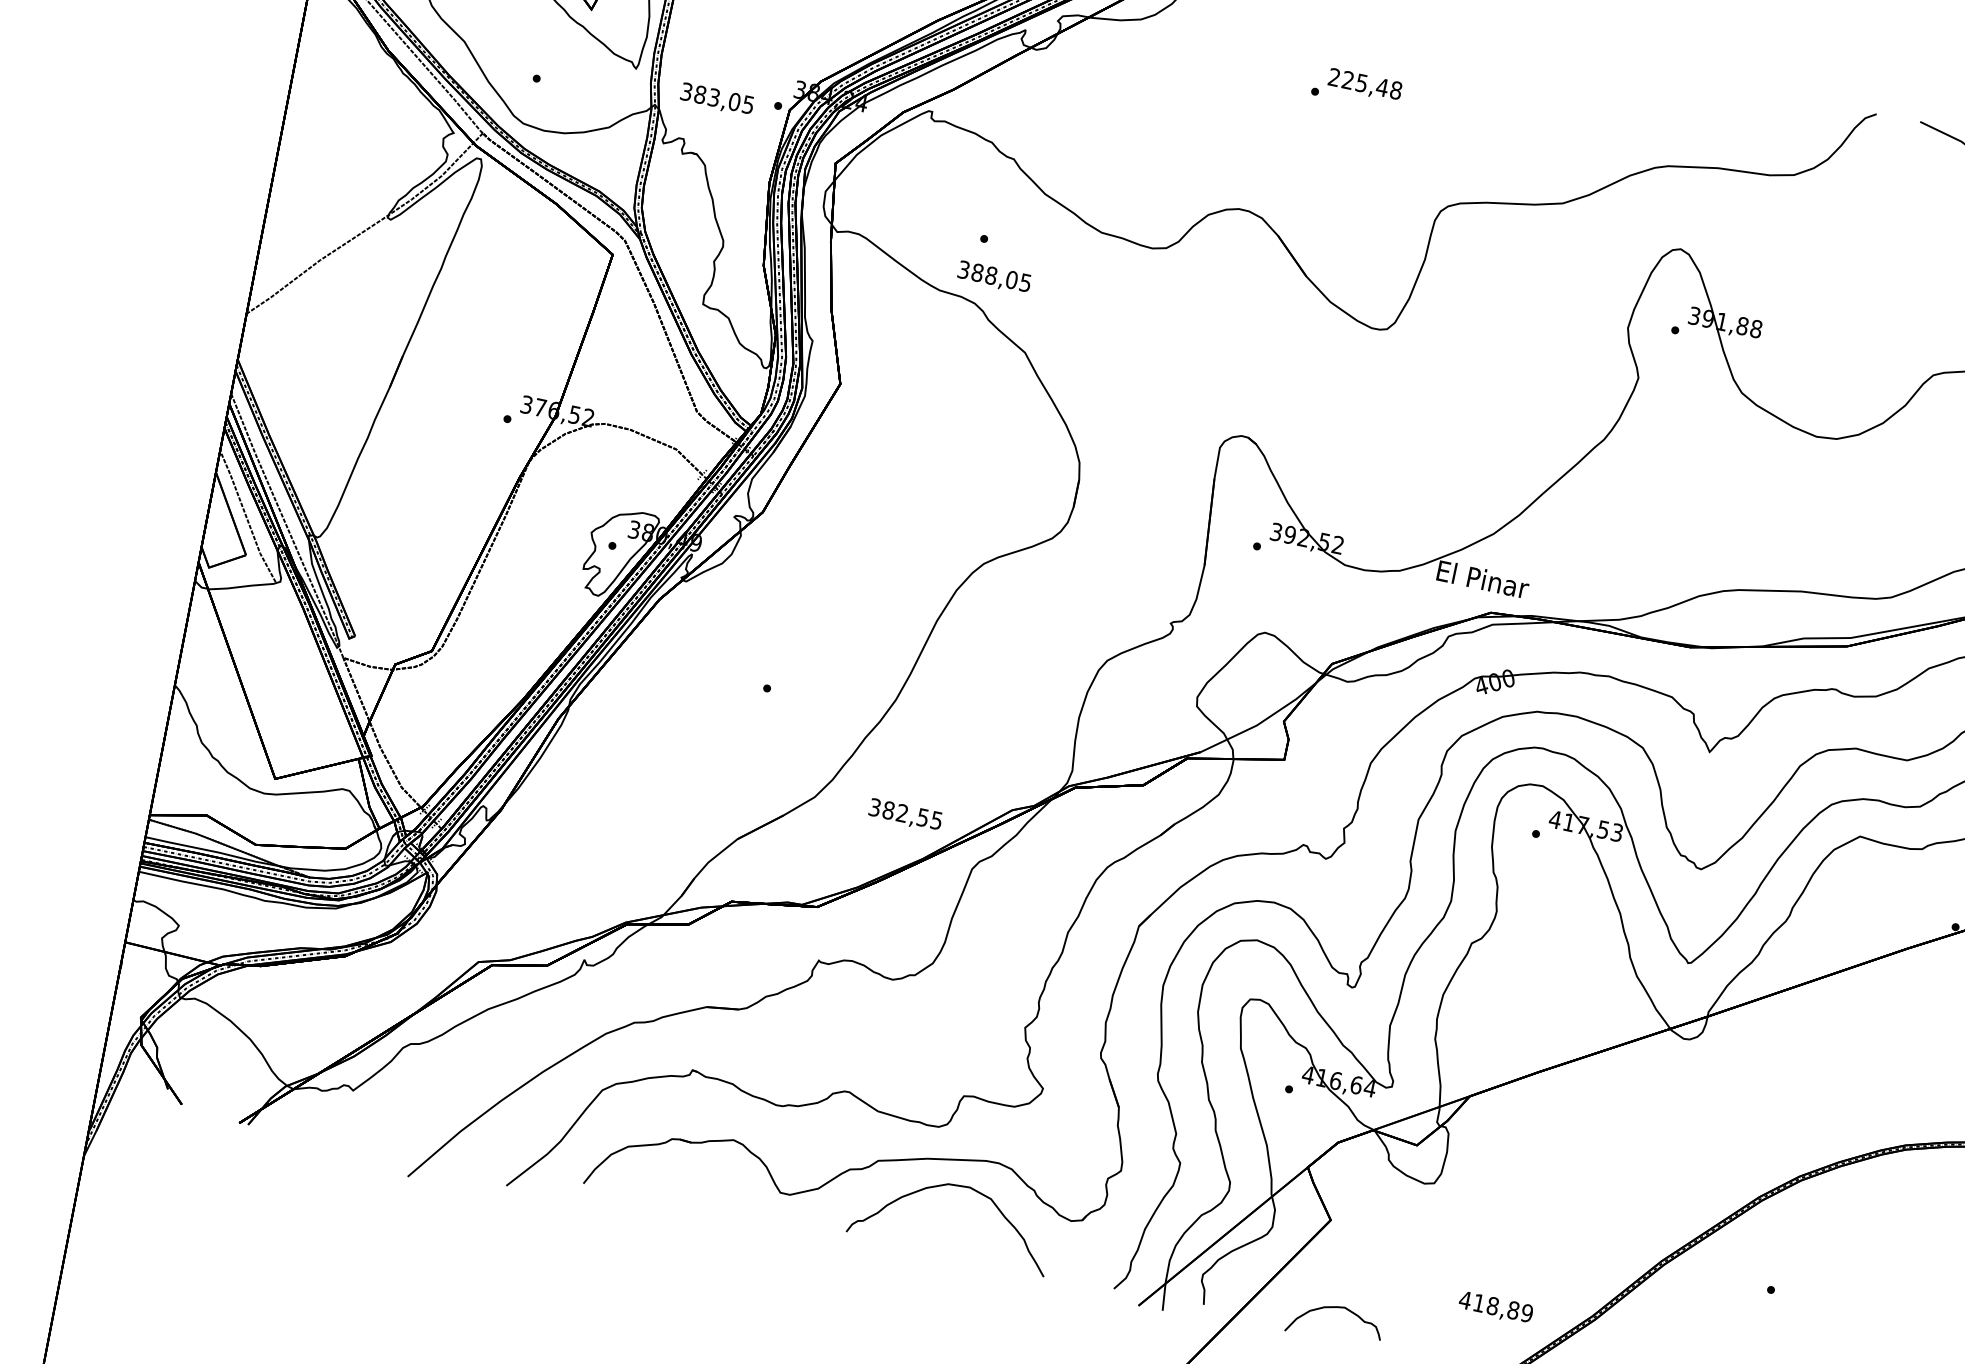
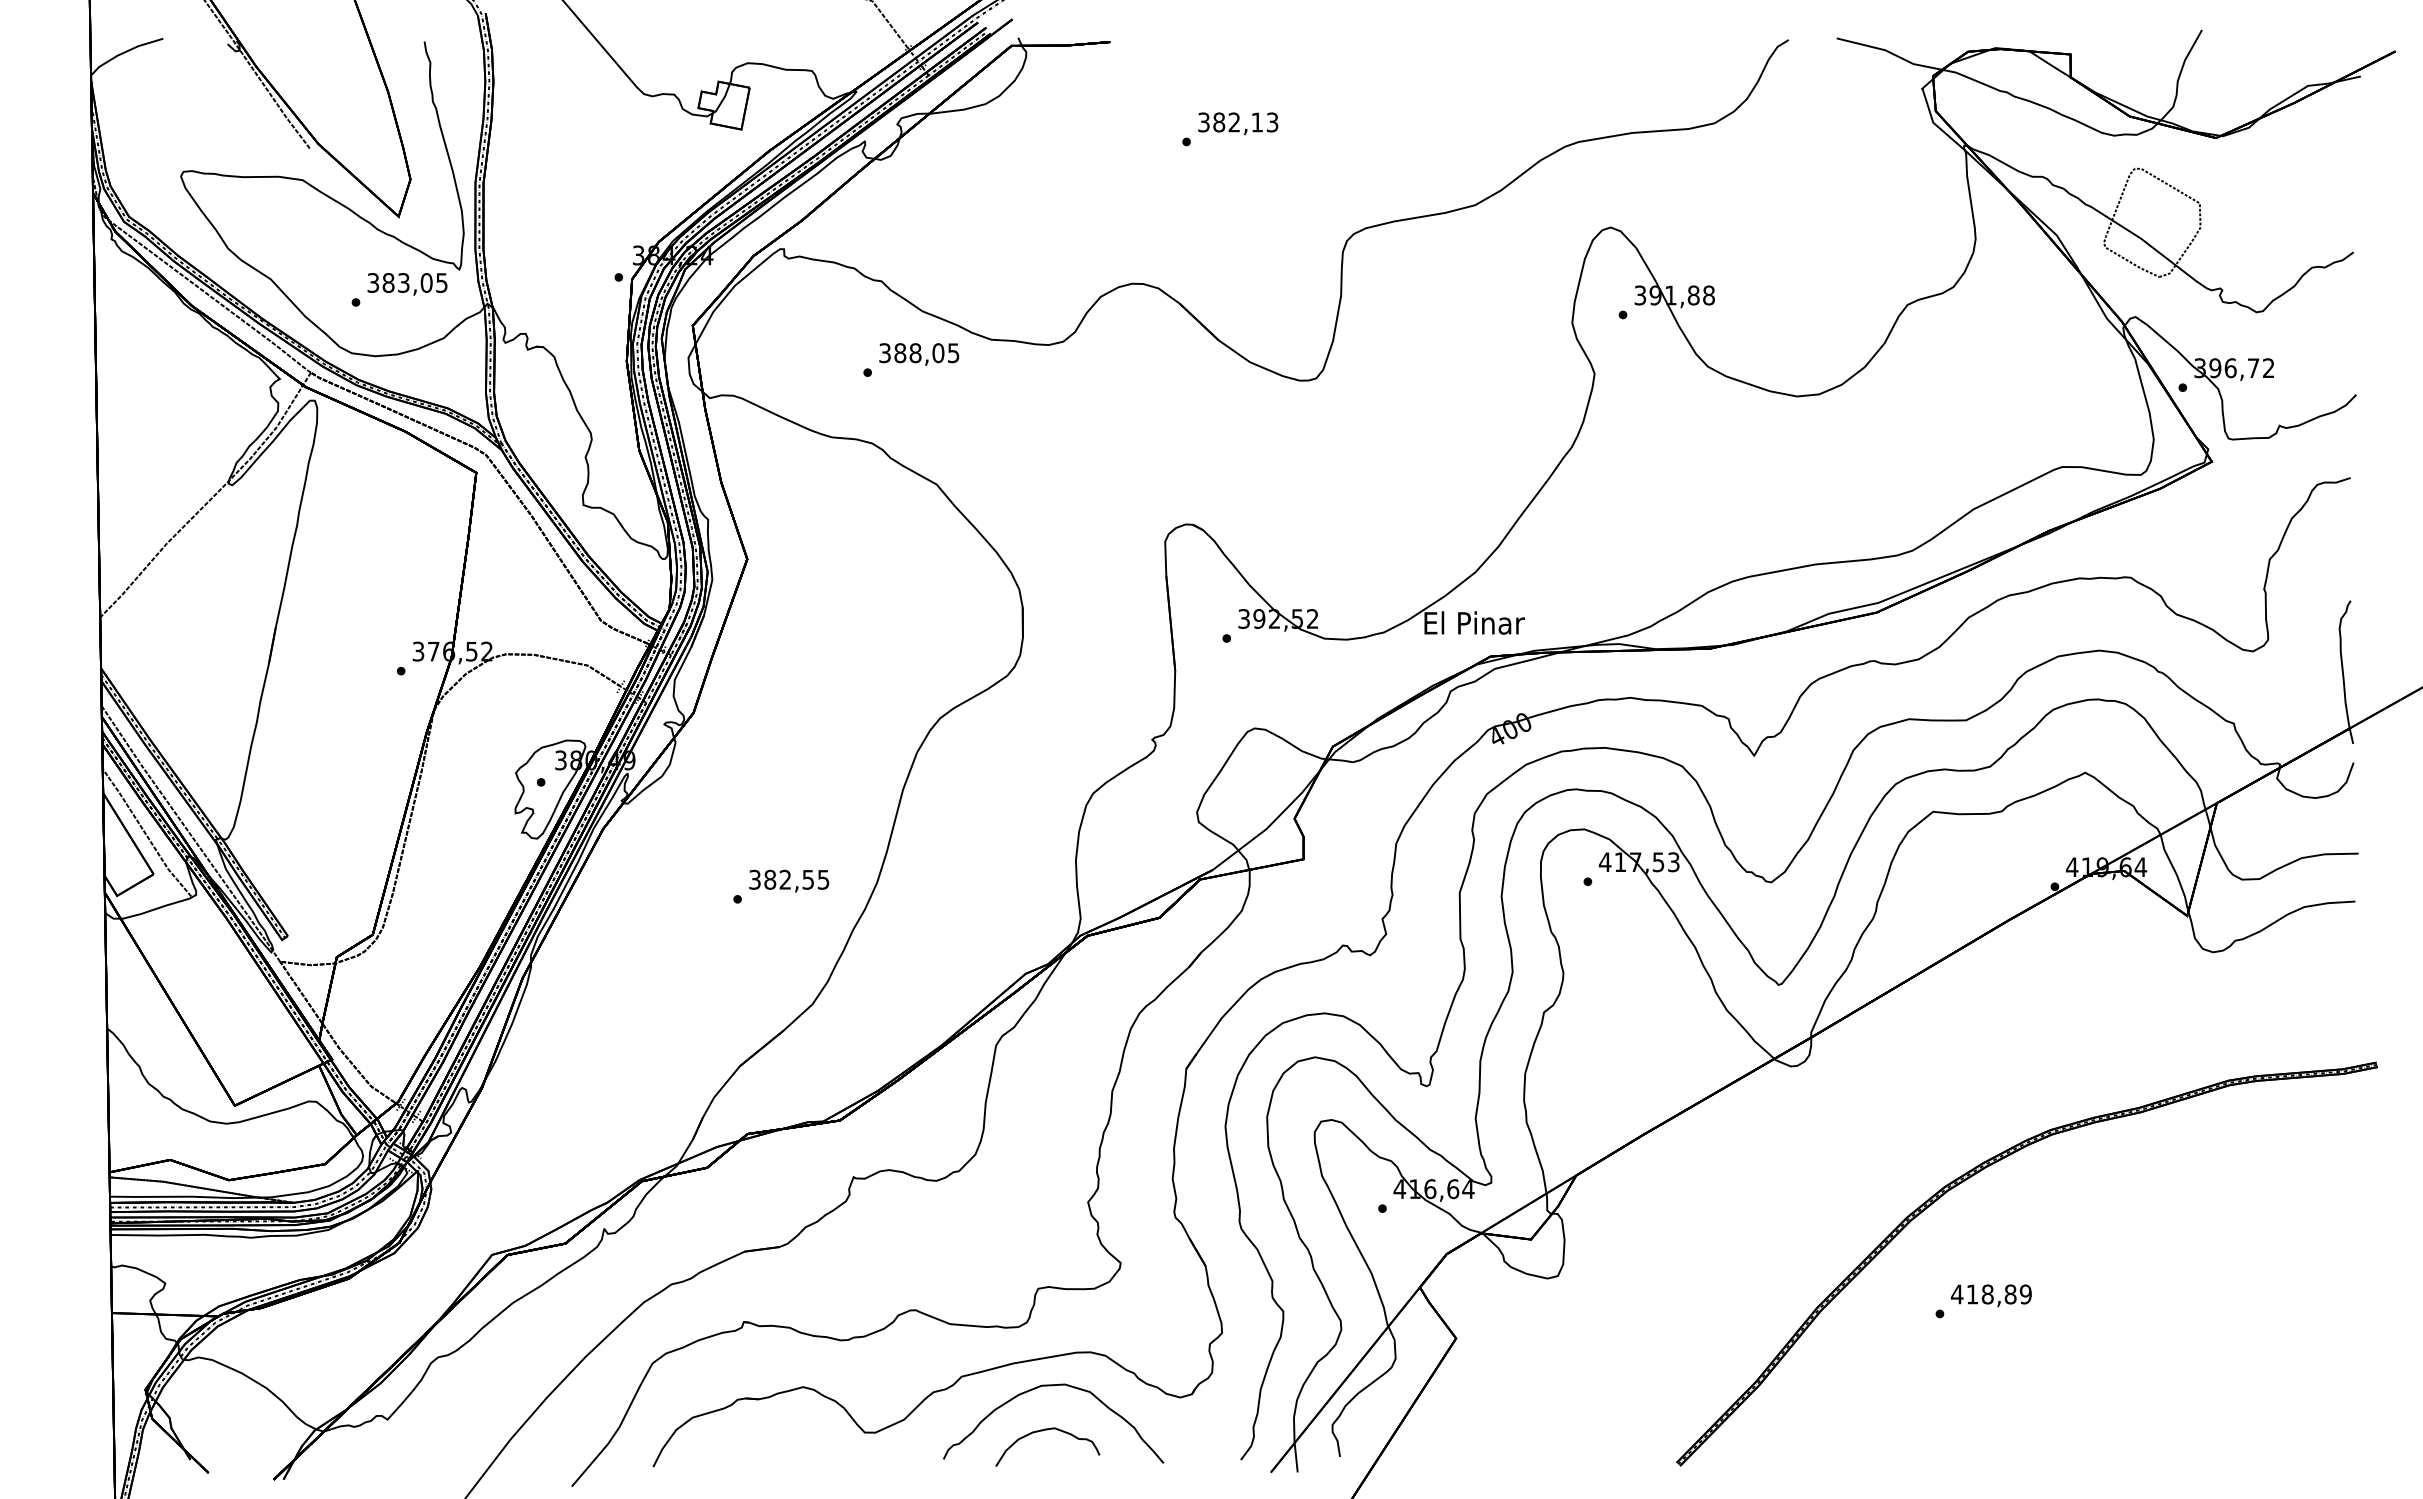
text: (1365, 84) -> (1238, 122), 225,48 -> 382,13
text: (717, 99) -> (407, 284), moved
text: (994, 277) -> (919, 354), moved
text: (905, 814) -> (789, 880), moved
text: (1496, 1307) -> (1991, 1295), moved
curve: (1333, 1308) -> (1042, 1431), moved

